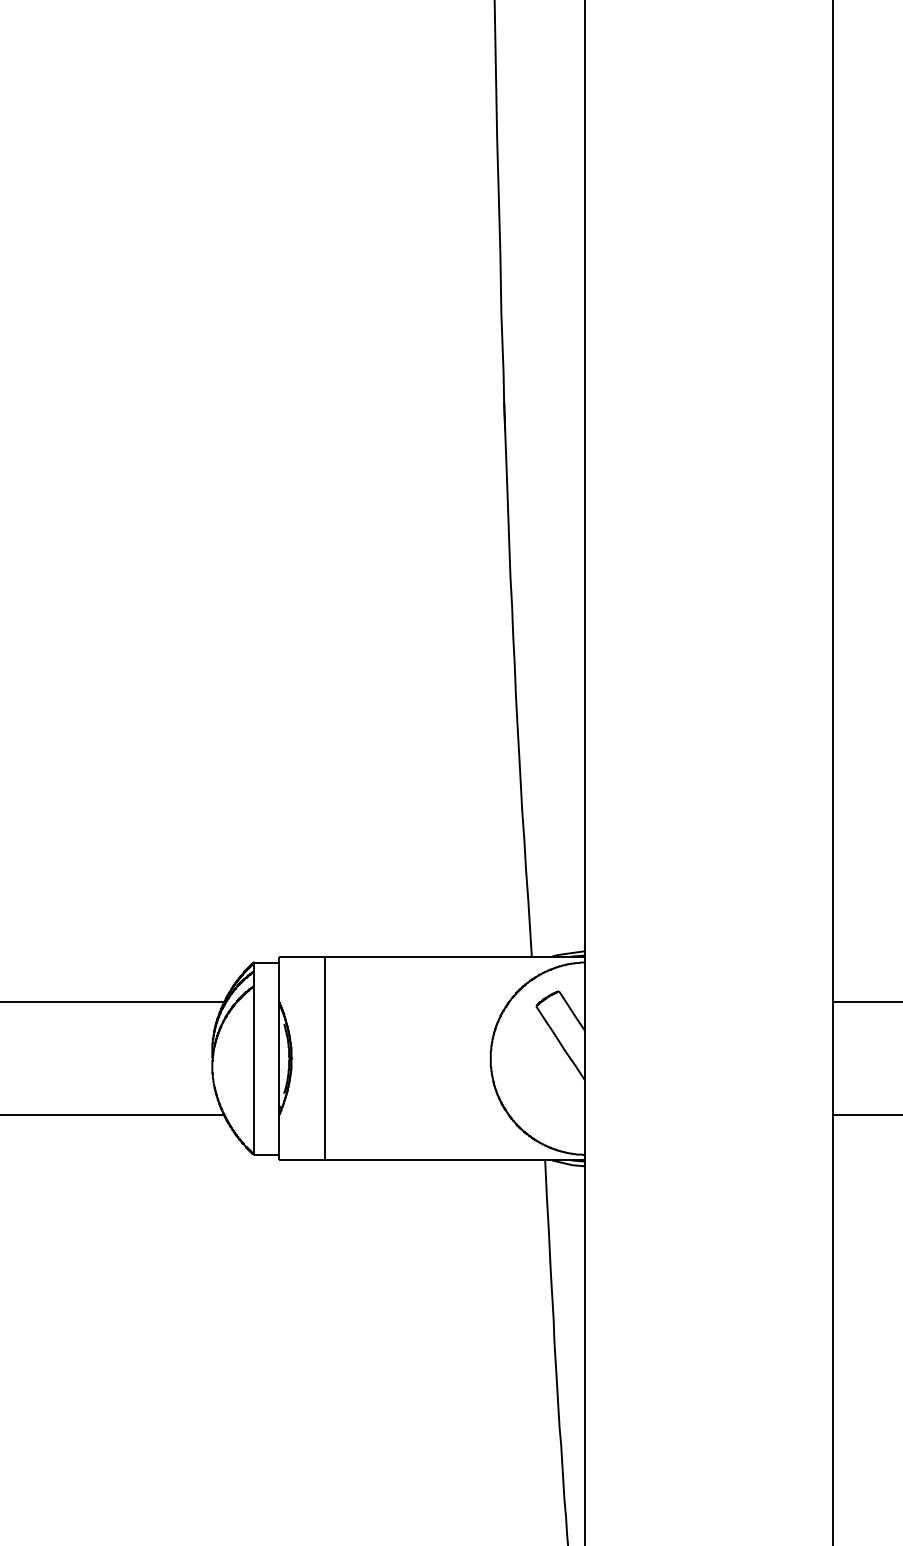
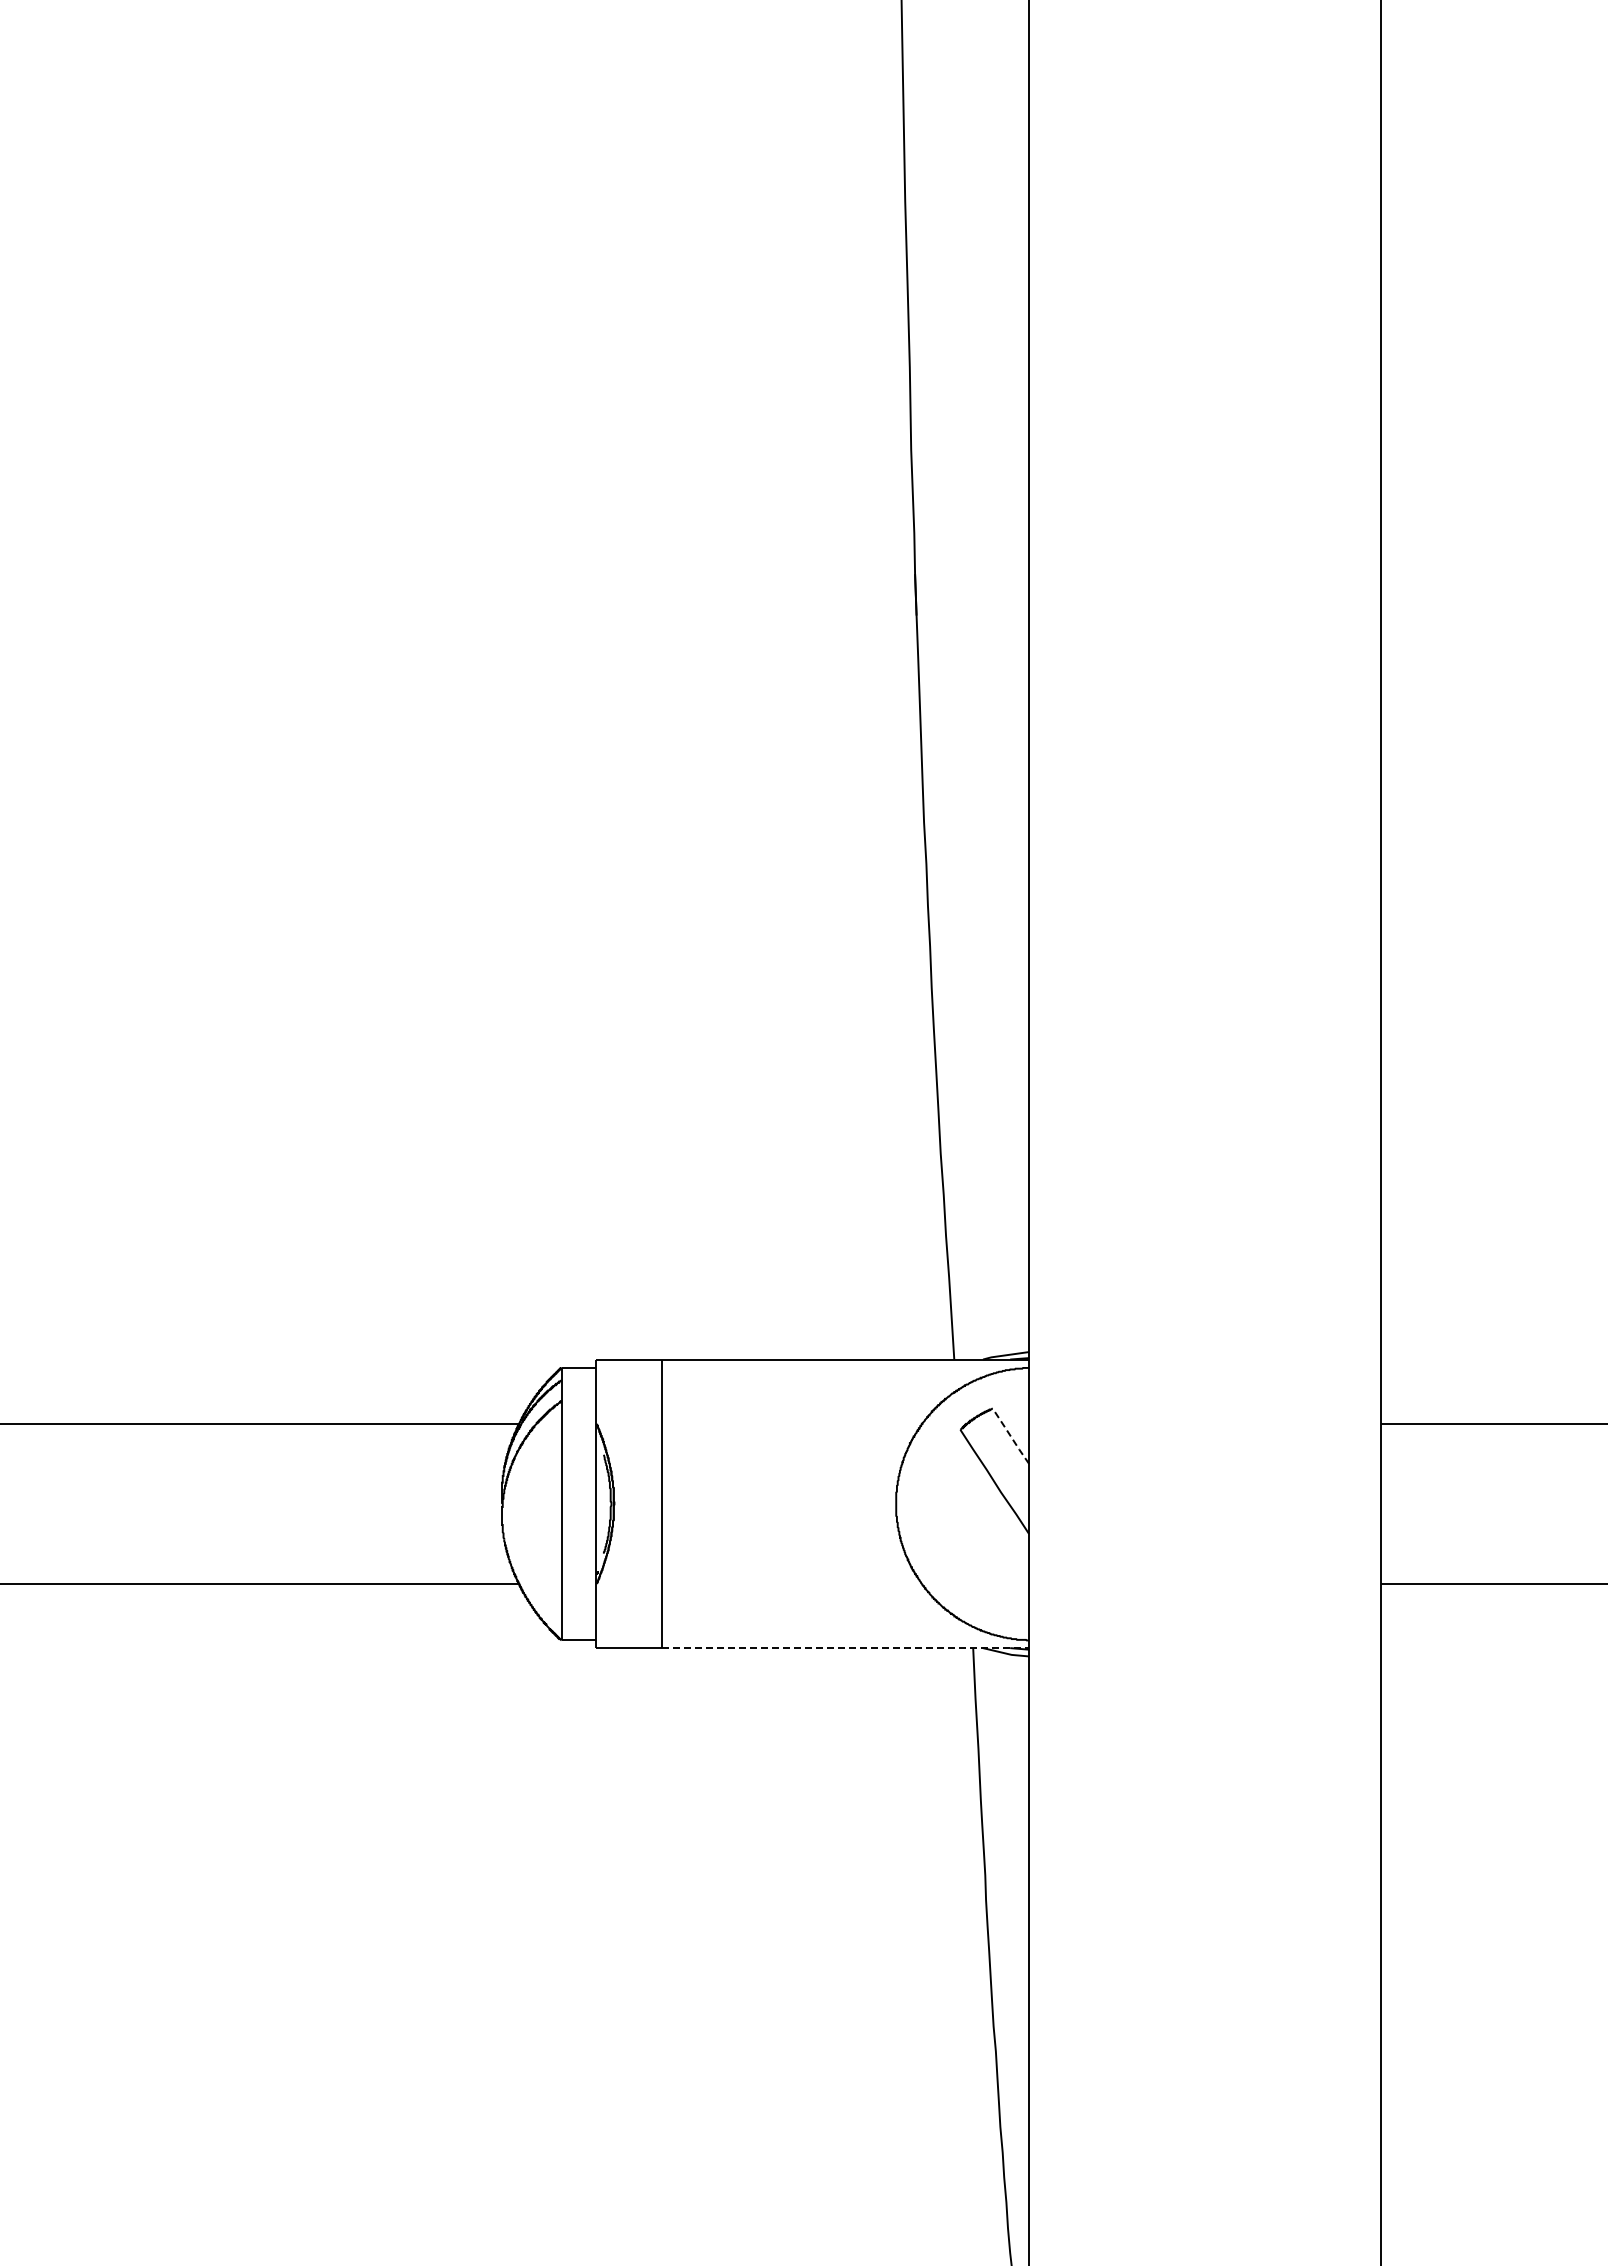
line: (571, 1010) -> (1010, 1436), solid -> dashed
line: (454, 1160) -> (845, 1648), solid -> dashed

